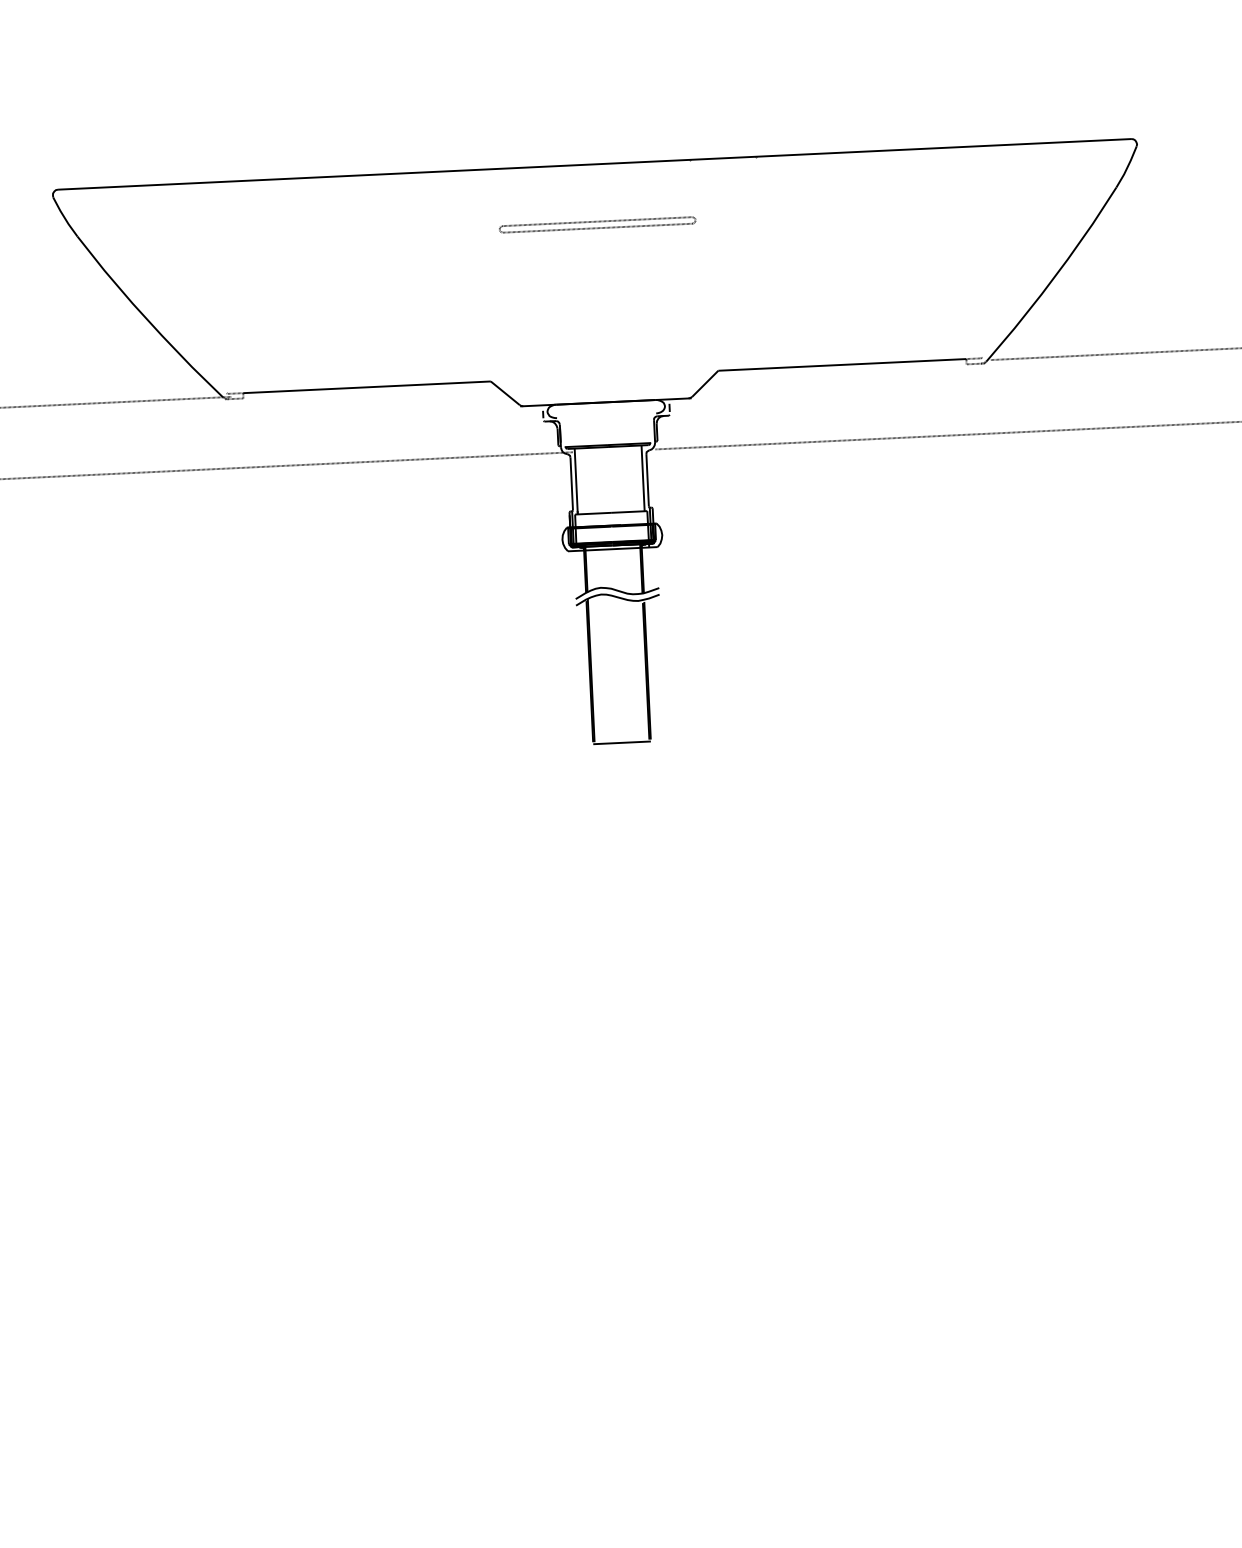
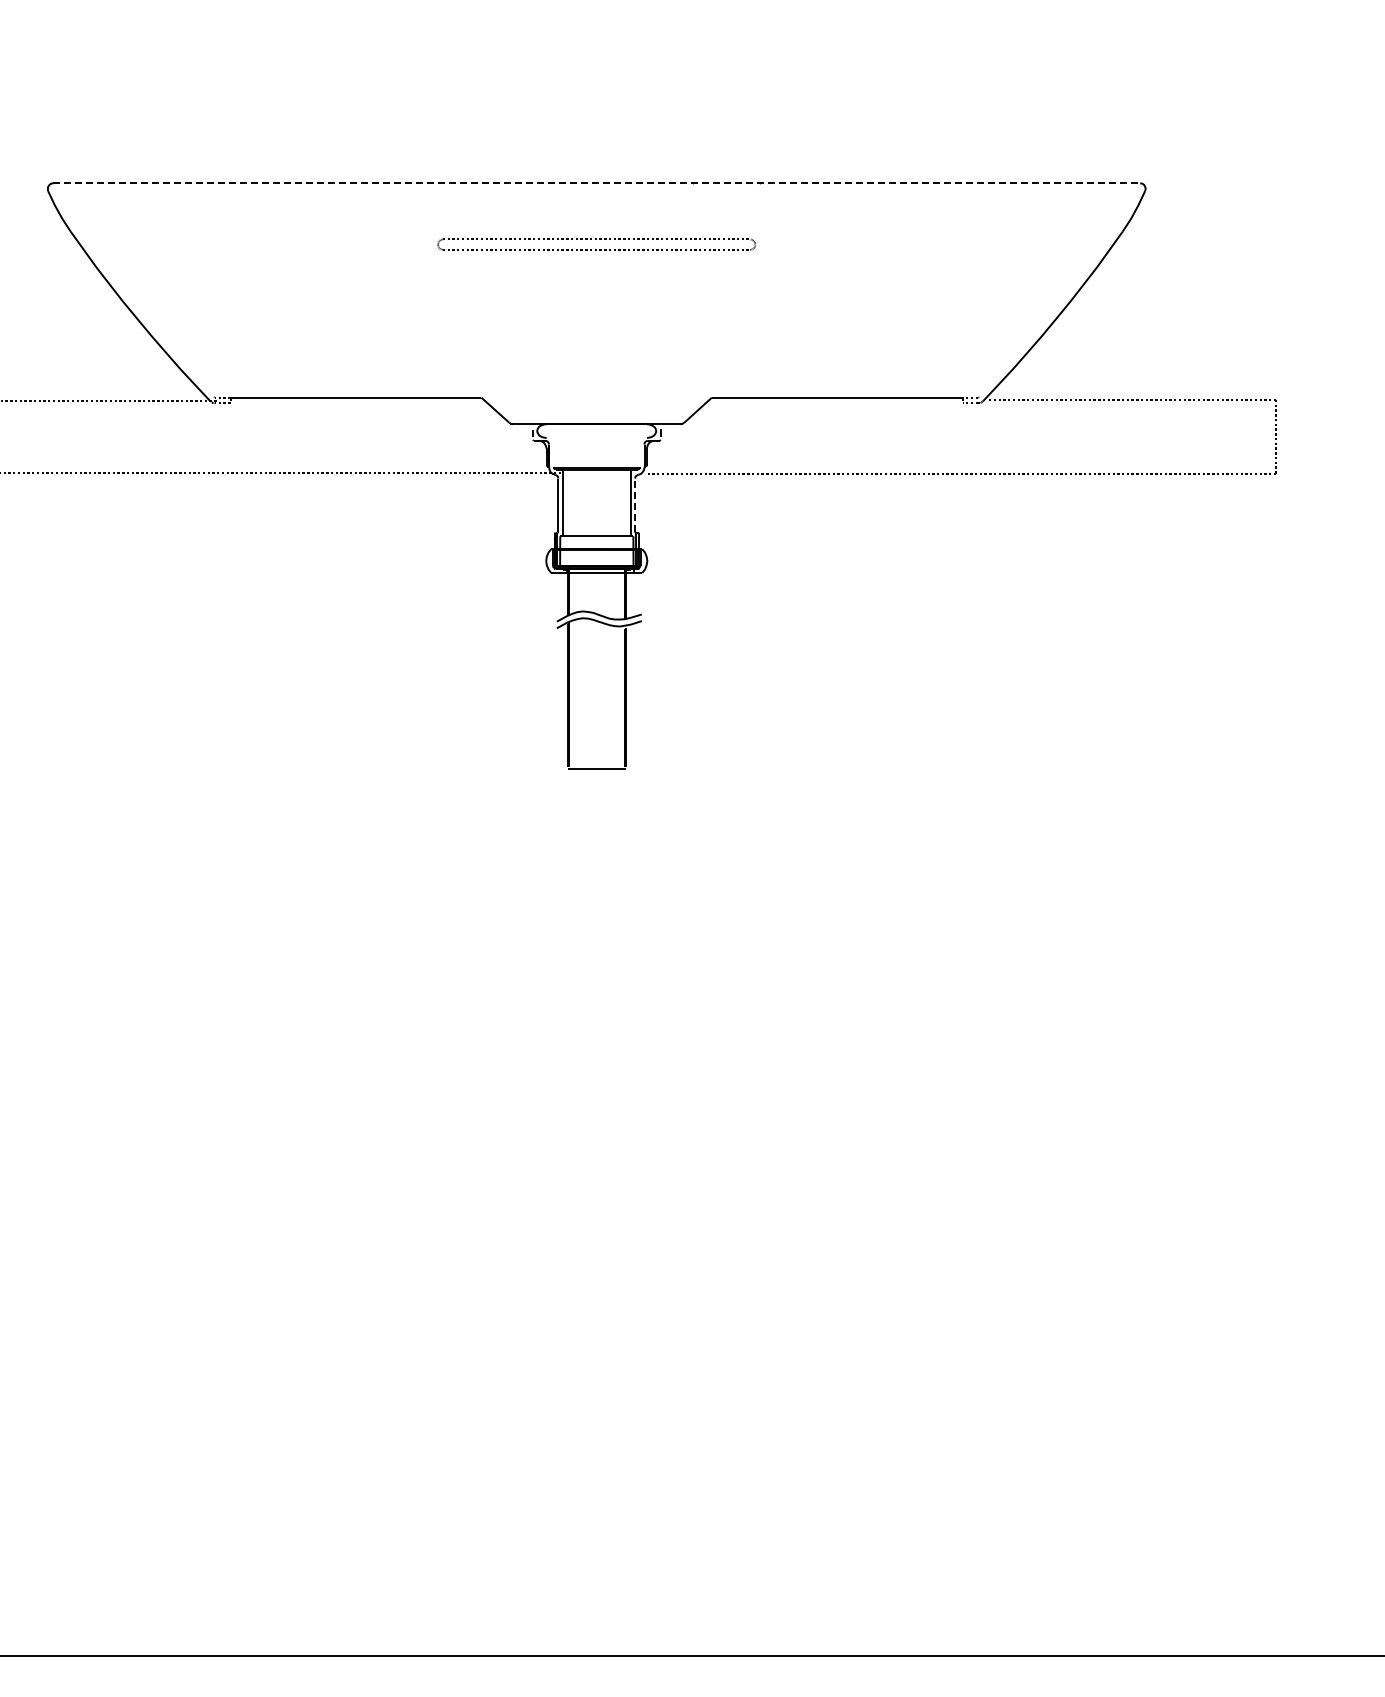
line: (594, 164) -> (596, 183), solid -> dashed
part: (597, 224) -> (596, 244), size x1.6
line: (647, 480) -> (635, 505), solid -> dashed

